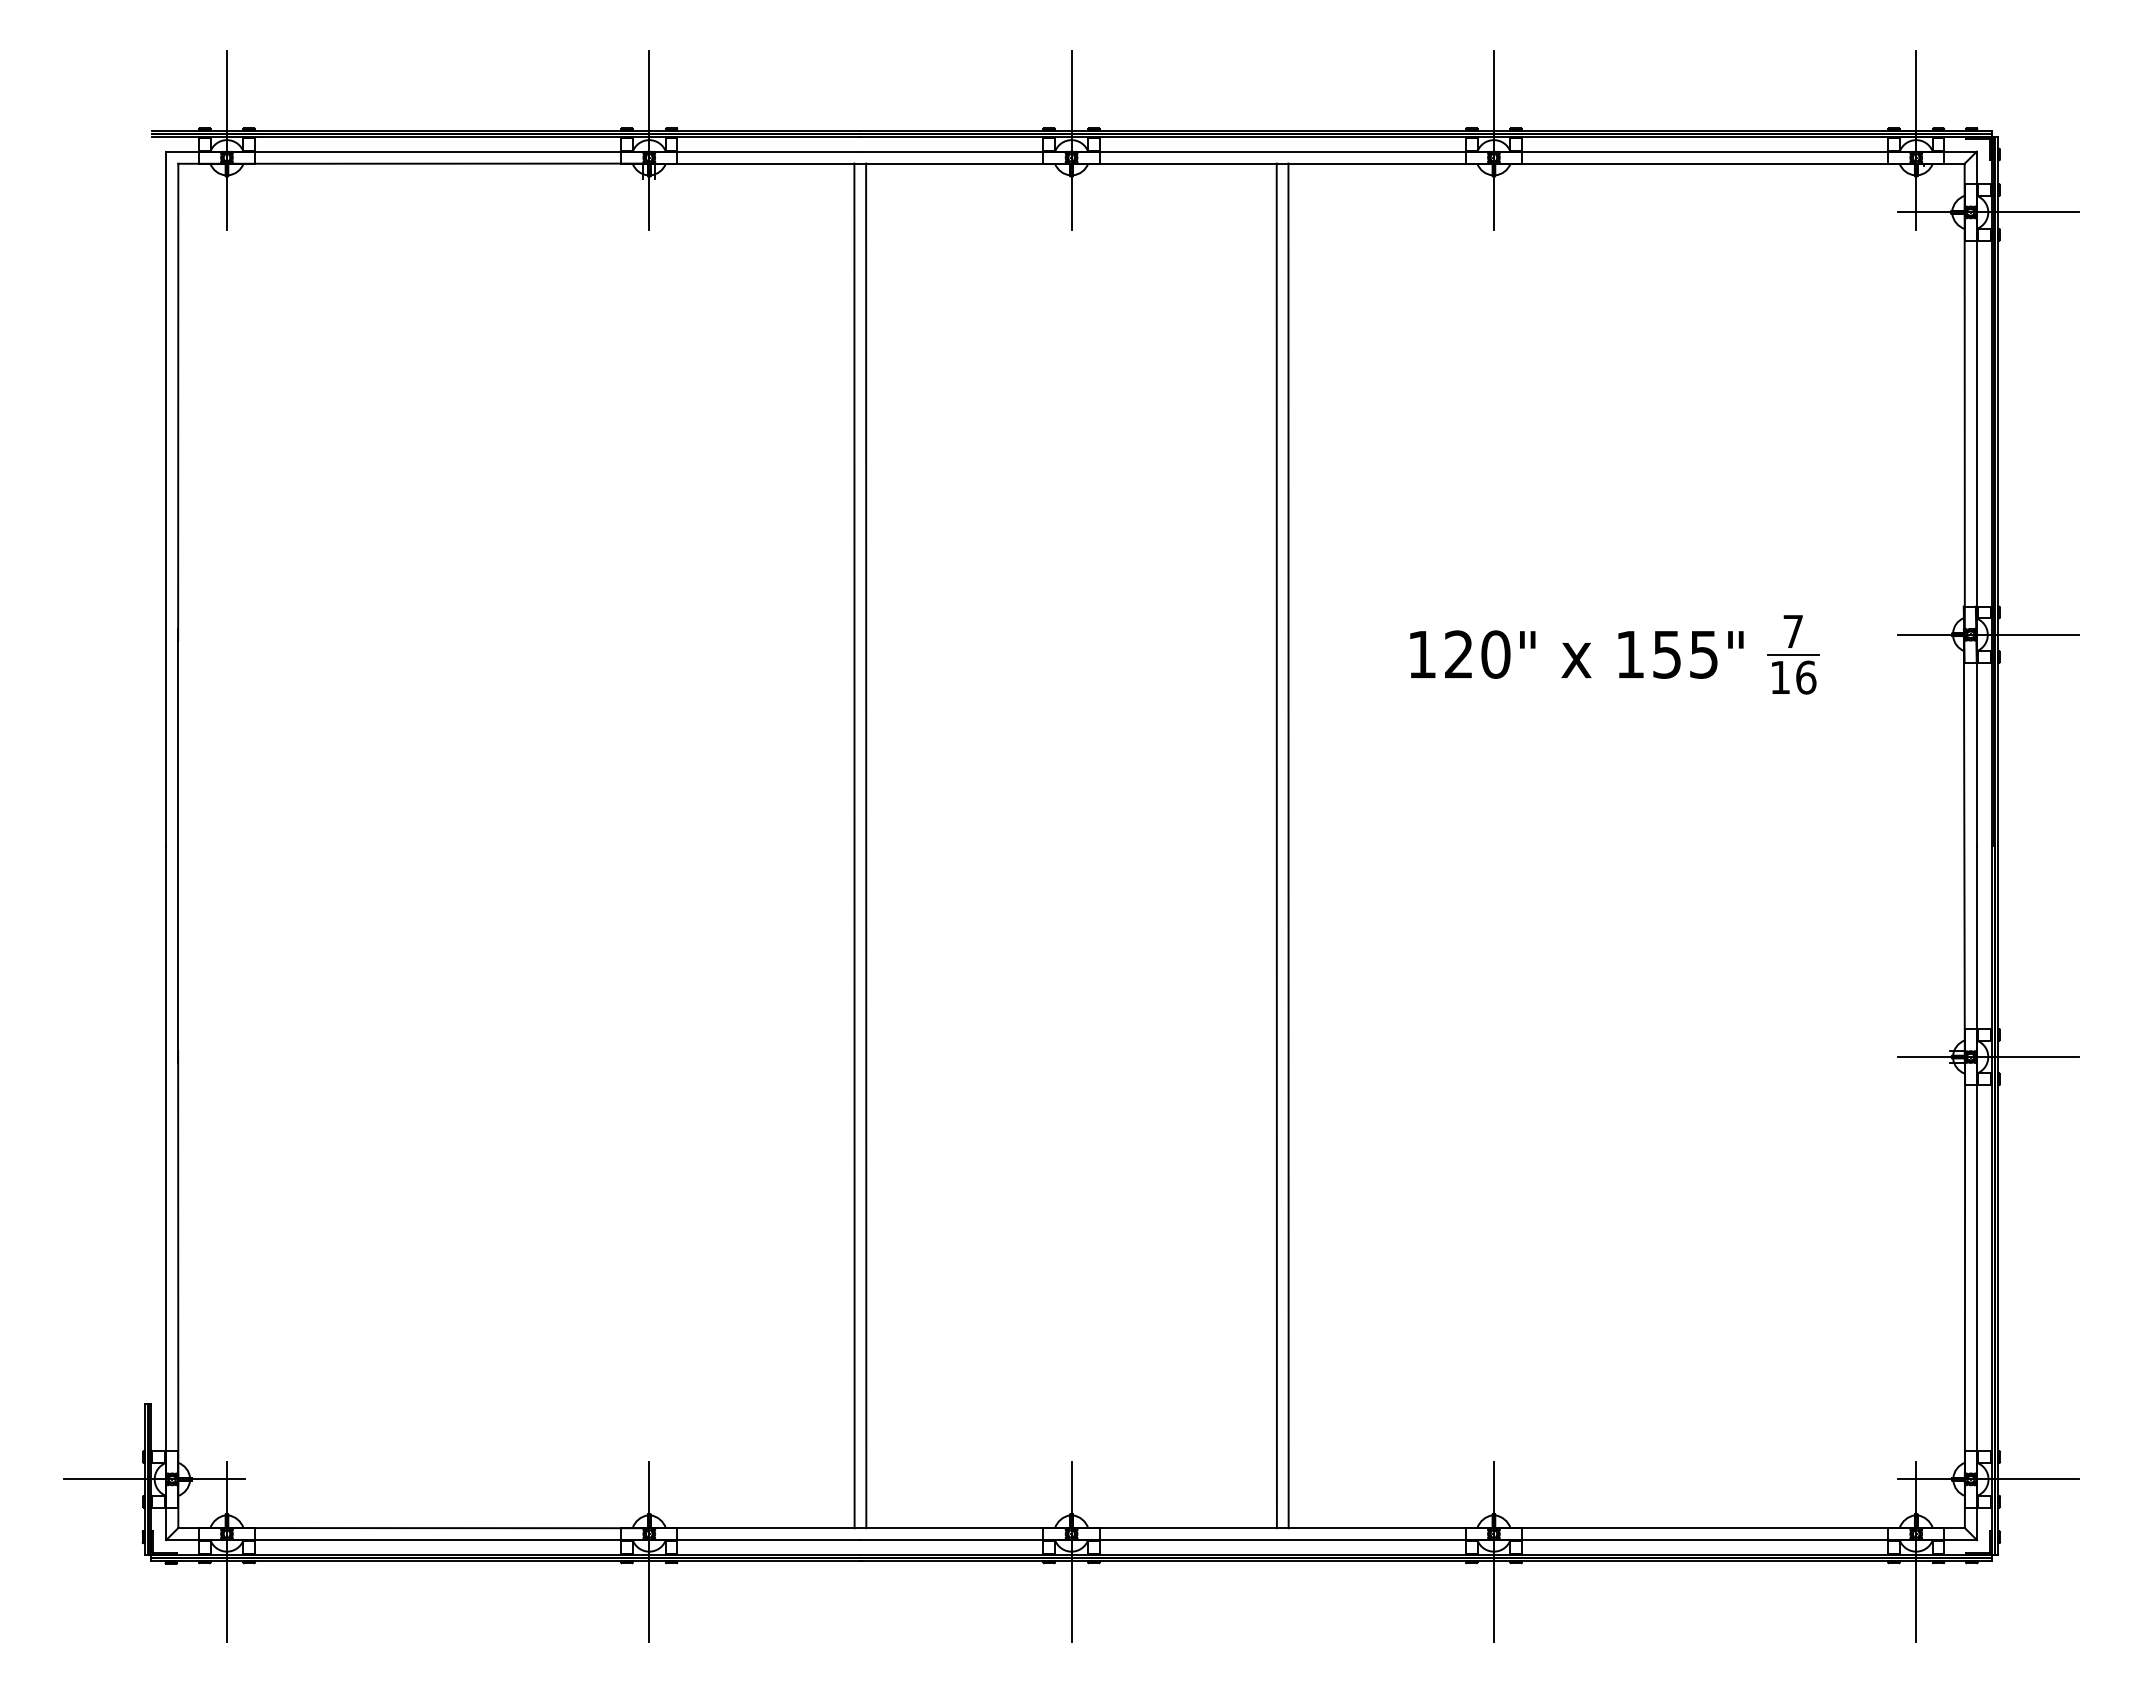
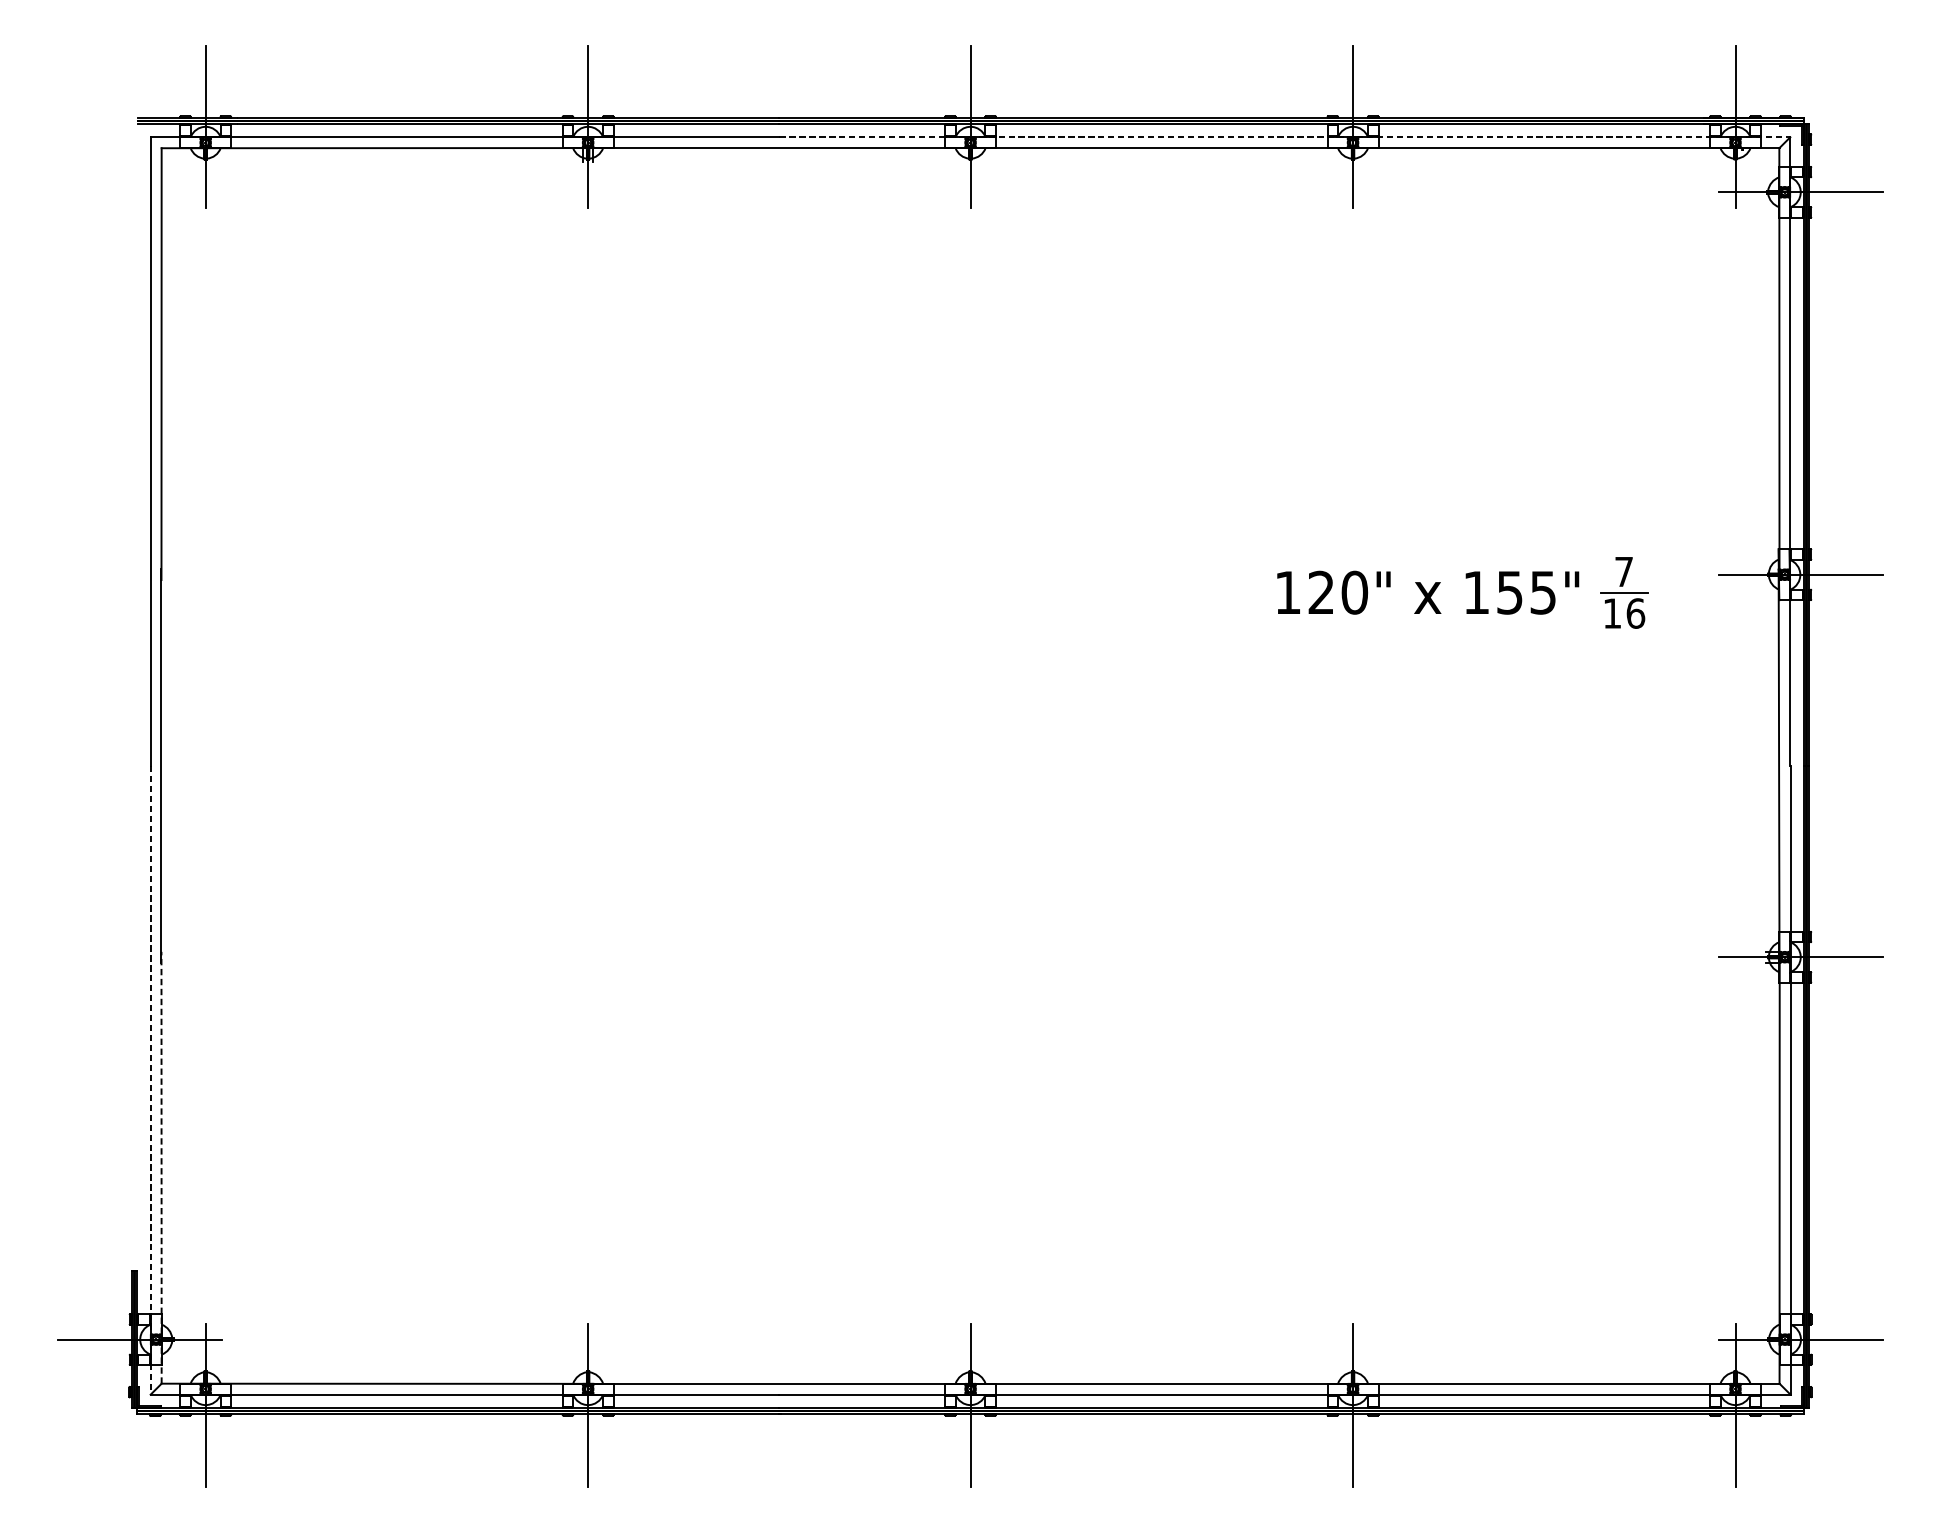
line: (1419, 151) -> (1285, 137), solid -> dashed
line: (854, 845) -> (773, 765), removed
line: (866, 845) -> (784, 765), removed
line: (1276, 845) -> (1156, 765), removed
line: (1288, 845) -> (1167, 765), removed
line: (166, 1193) -> (150, 1080), solid -> dashed
line: (178, 1289) -> (161, 1167), solid -> dashed

